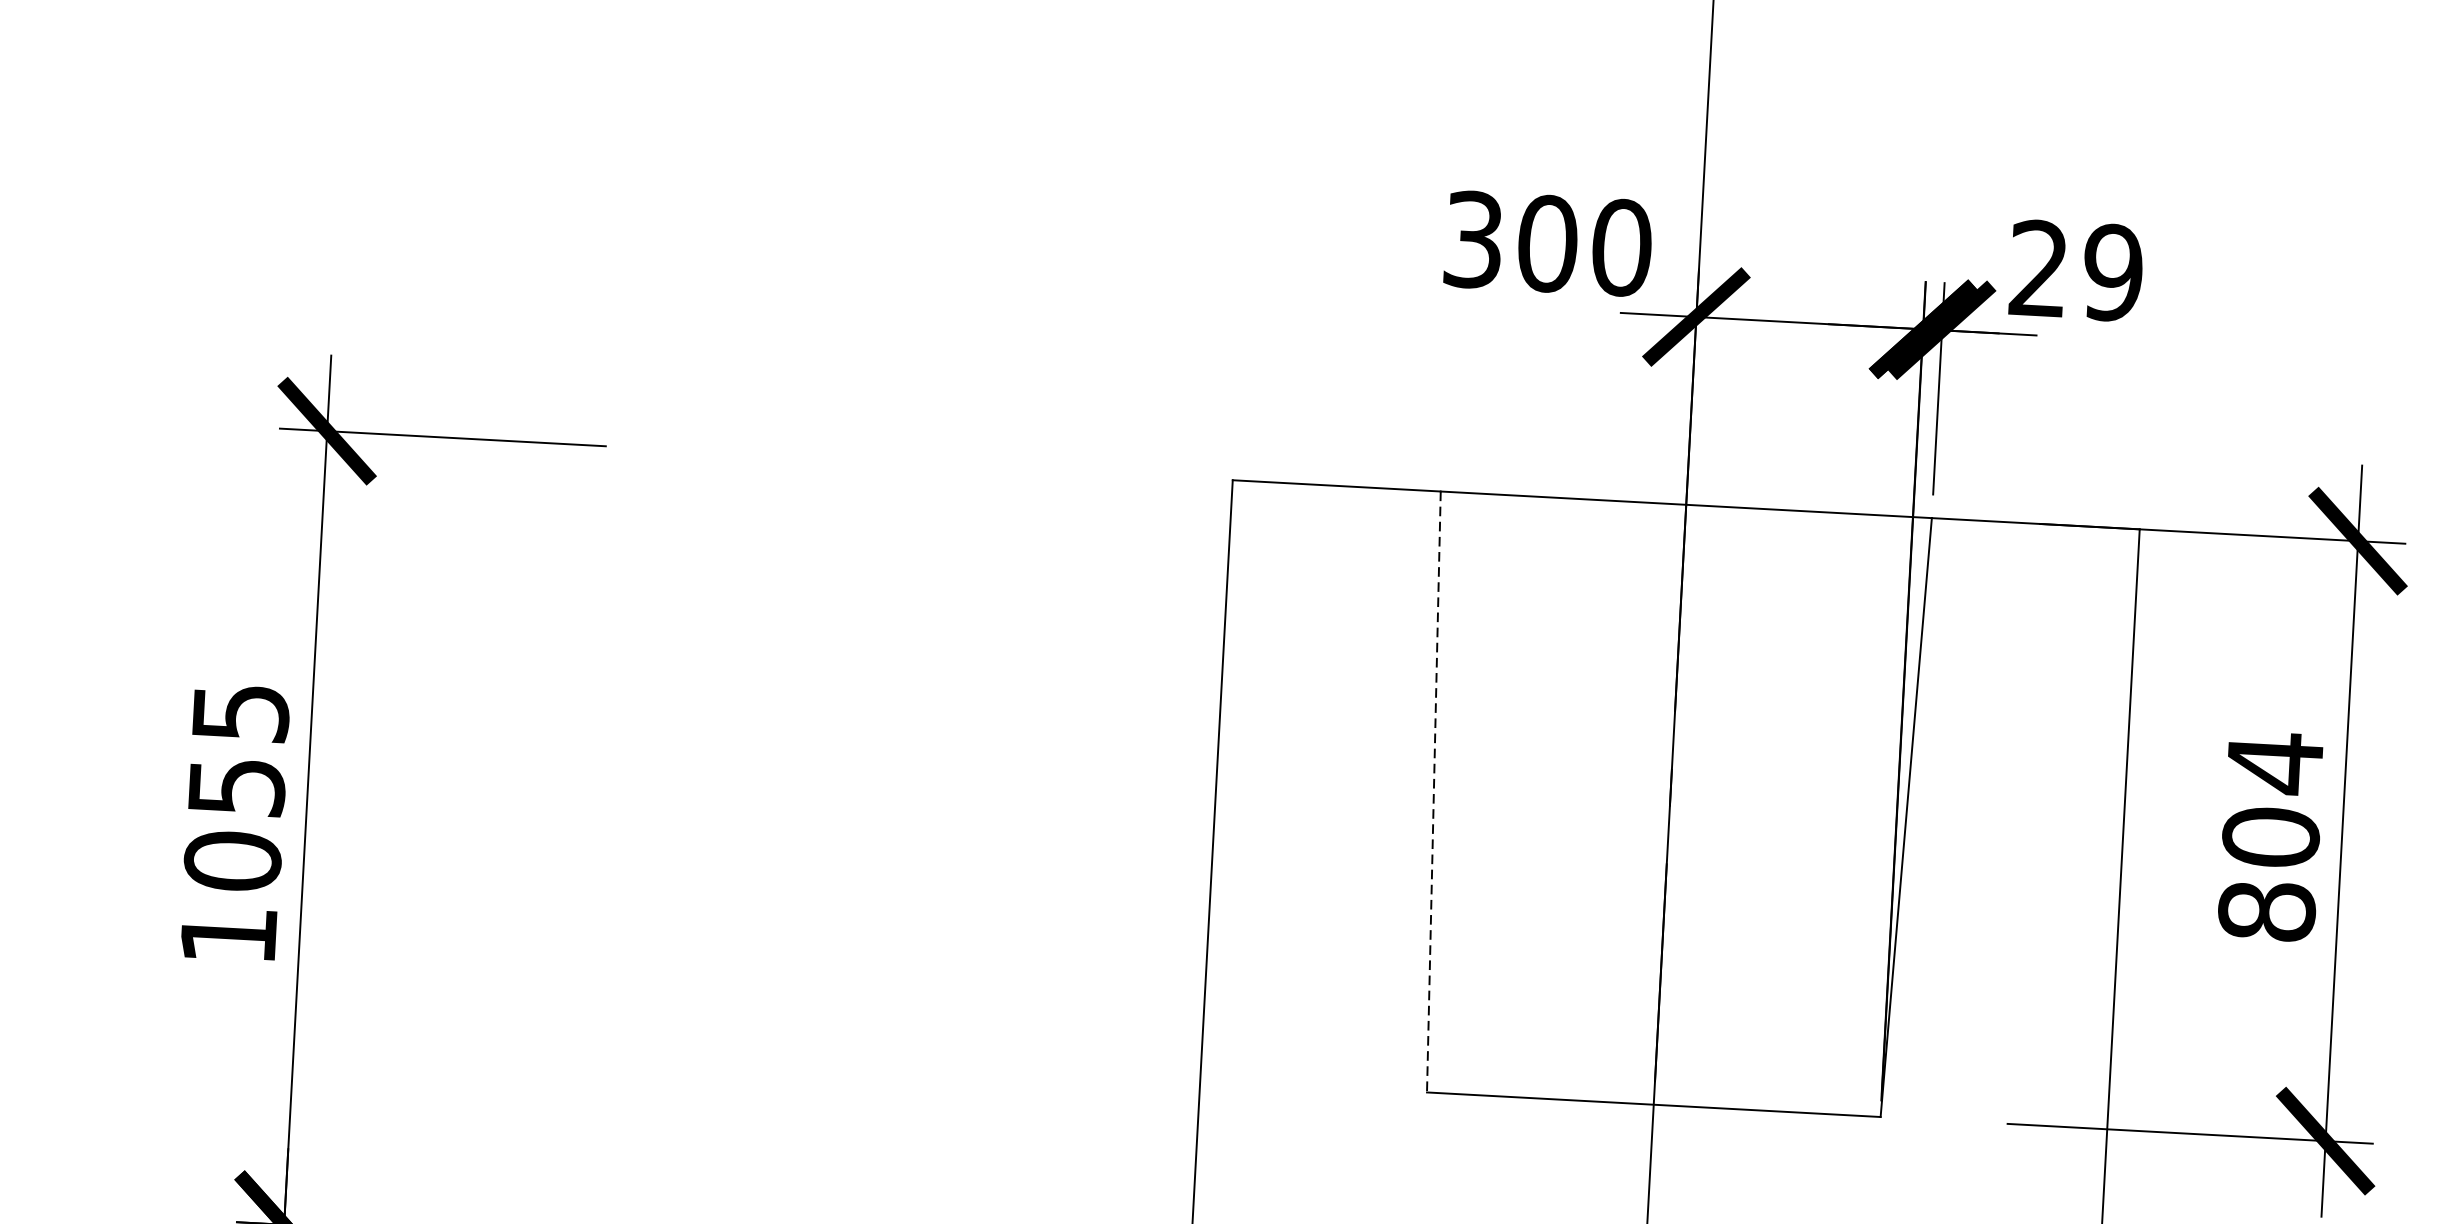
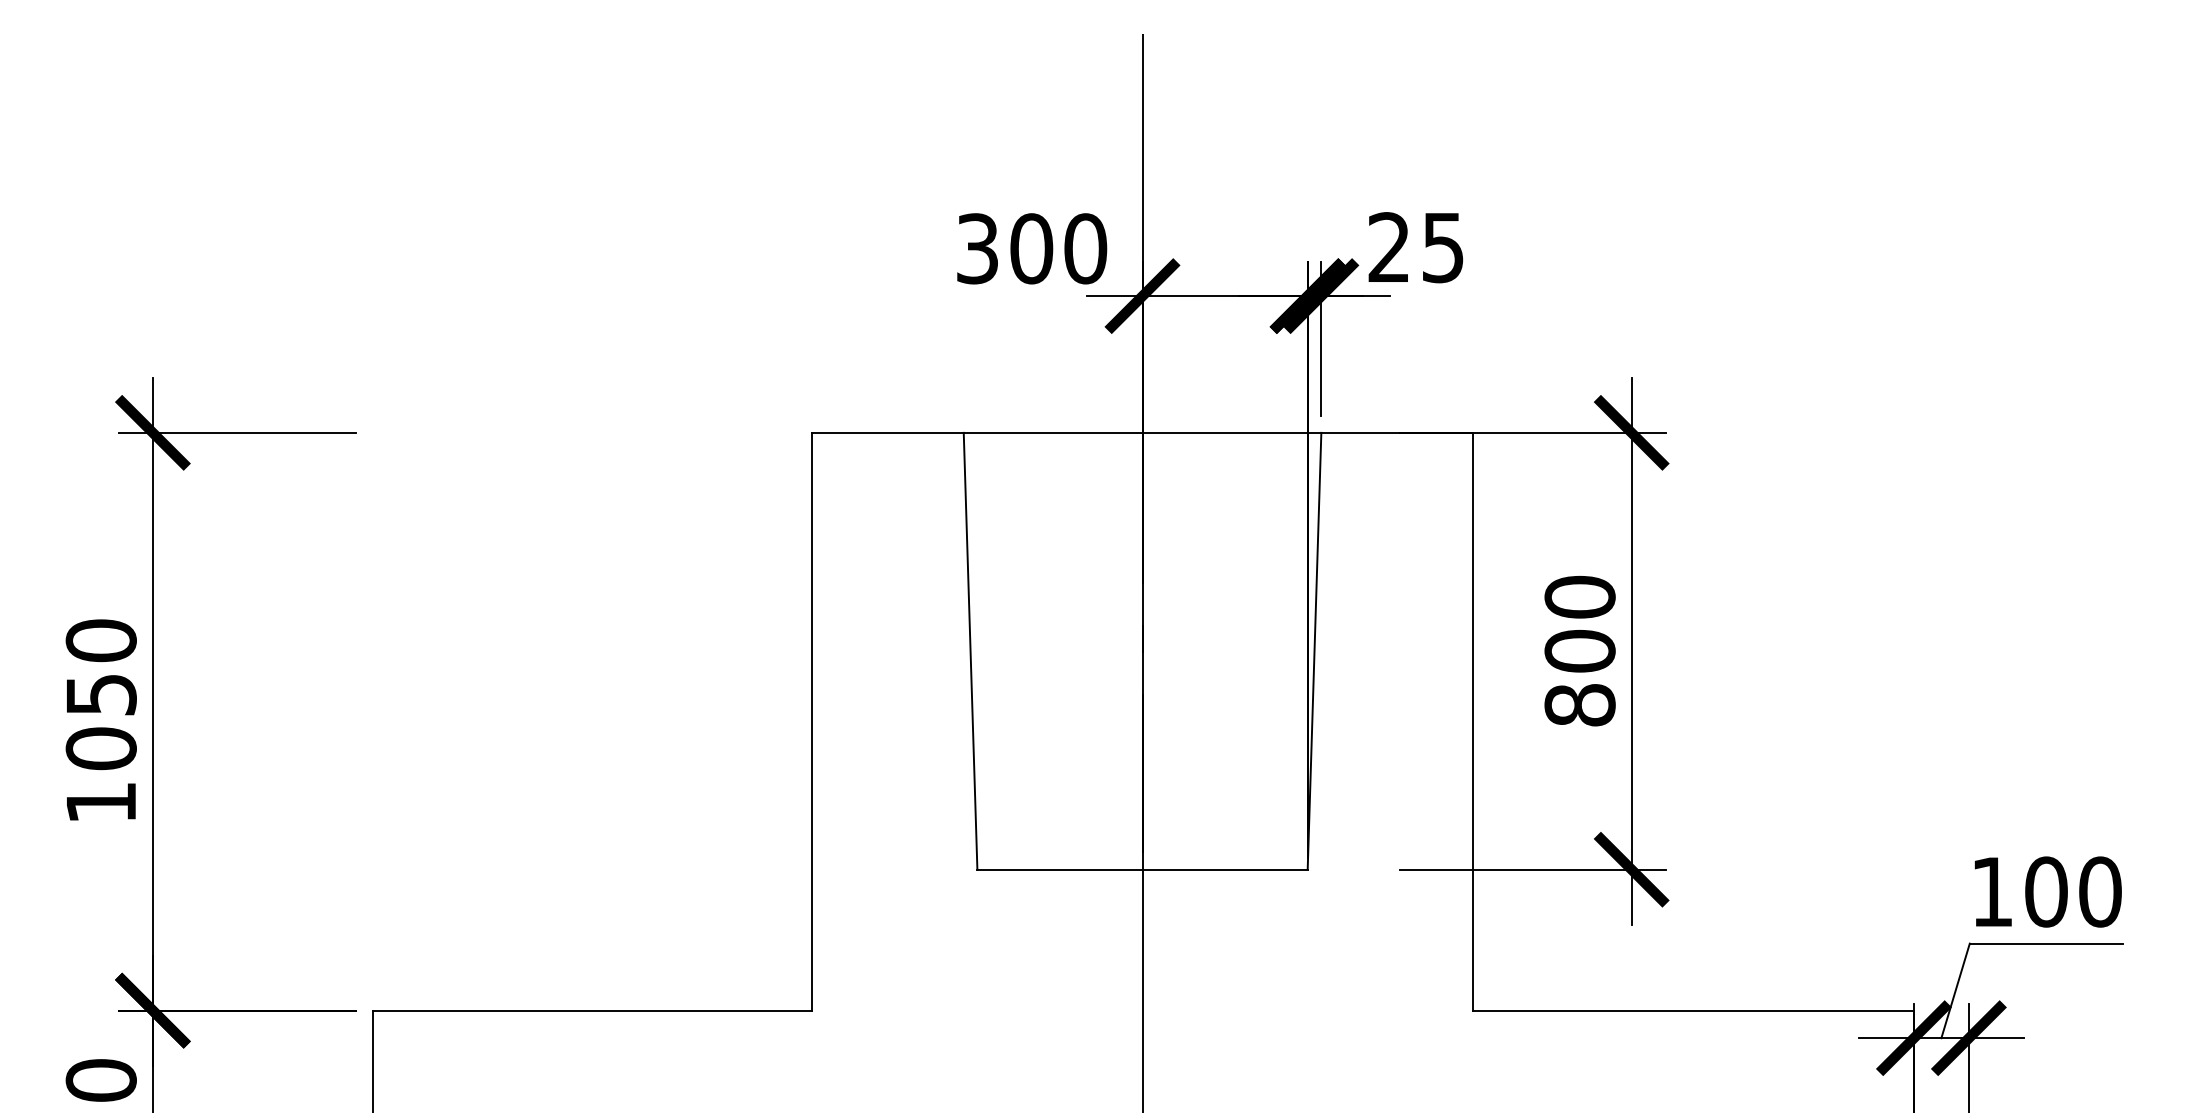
text: (2112, 272) -> (1442, 247), 29 -> 25
text: (239, 712) -> (100, 640), 1055 -> 1050
text: (2274, 763) -> (1579, 597), 804 -> 800
line: (1433, 792) -> (970, 651), dashed -> solid

